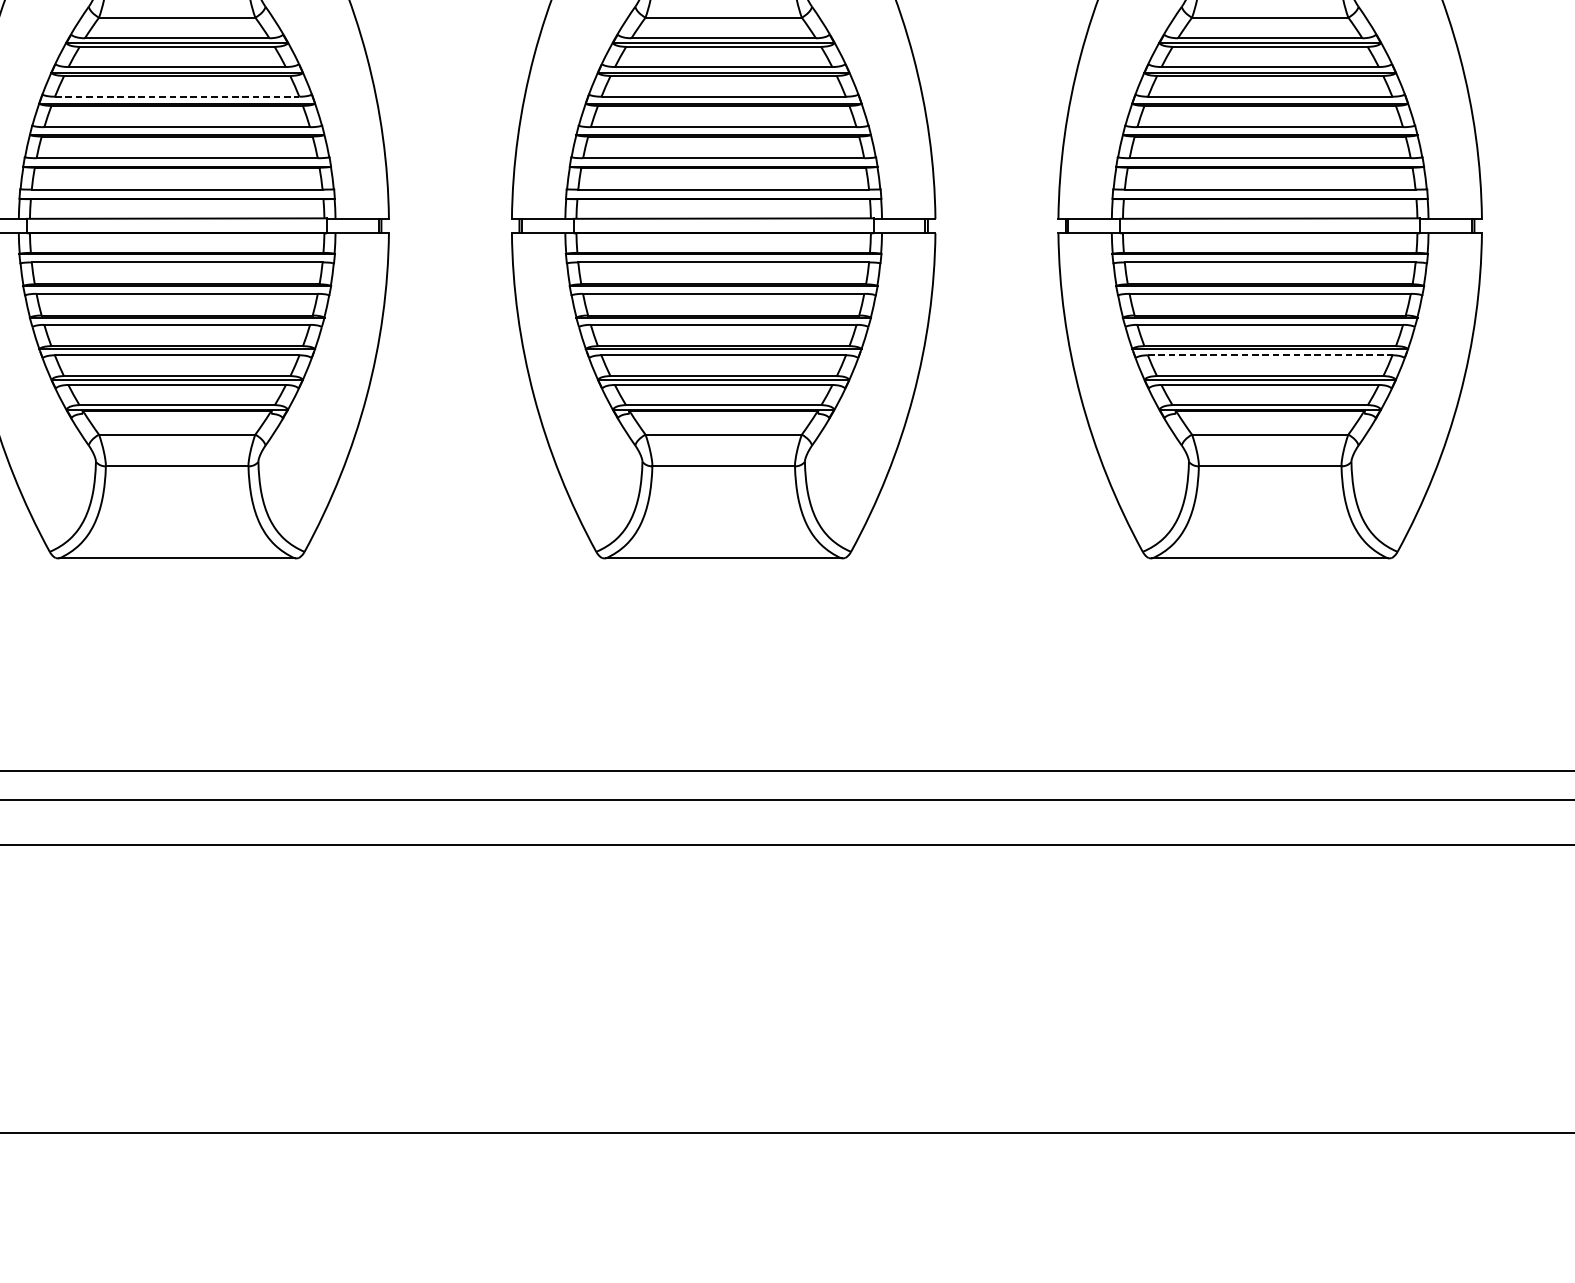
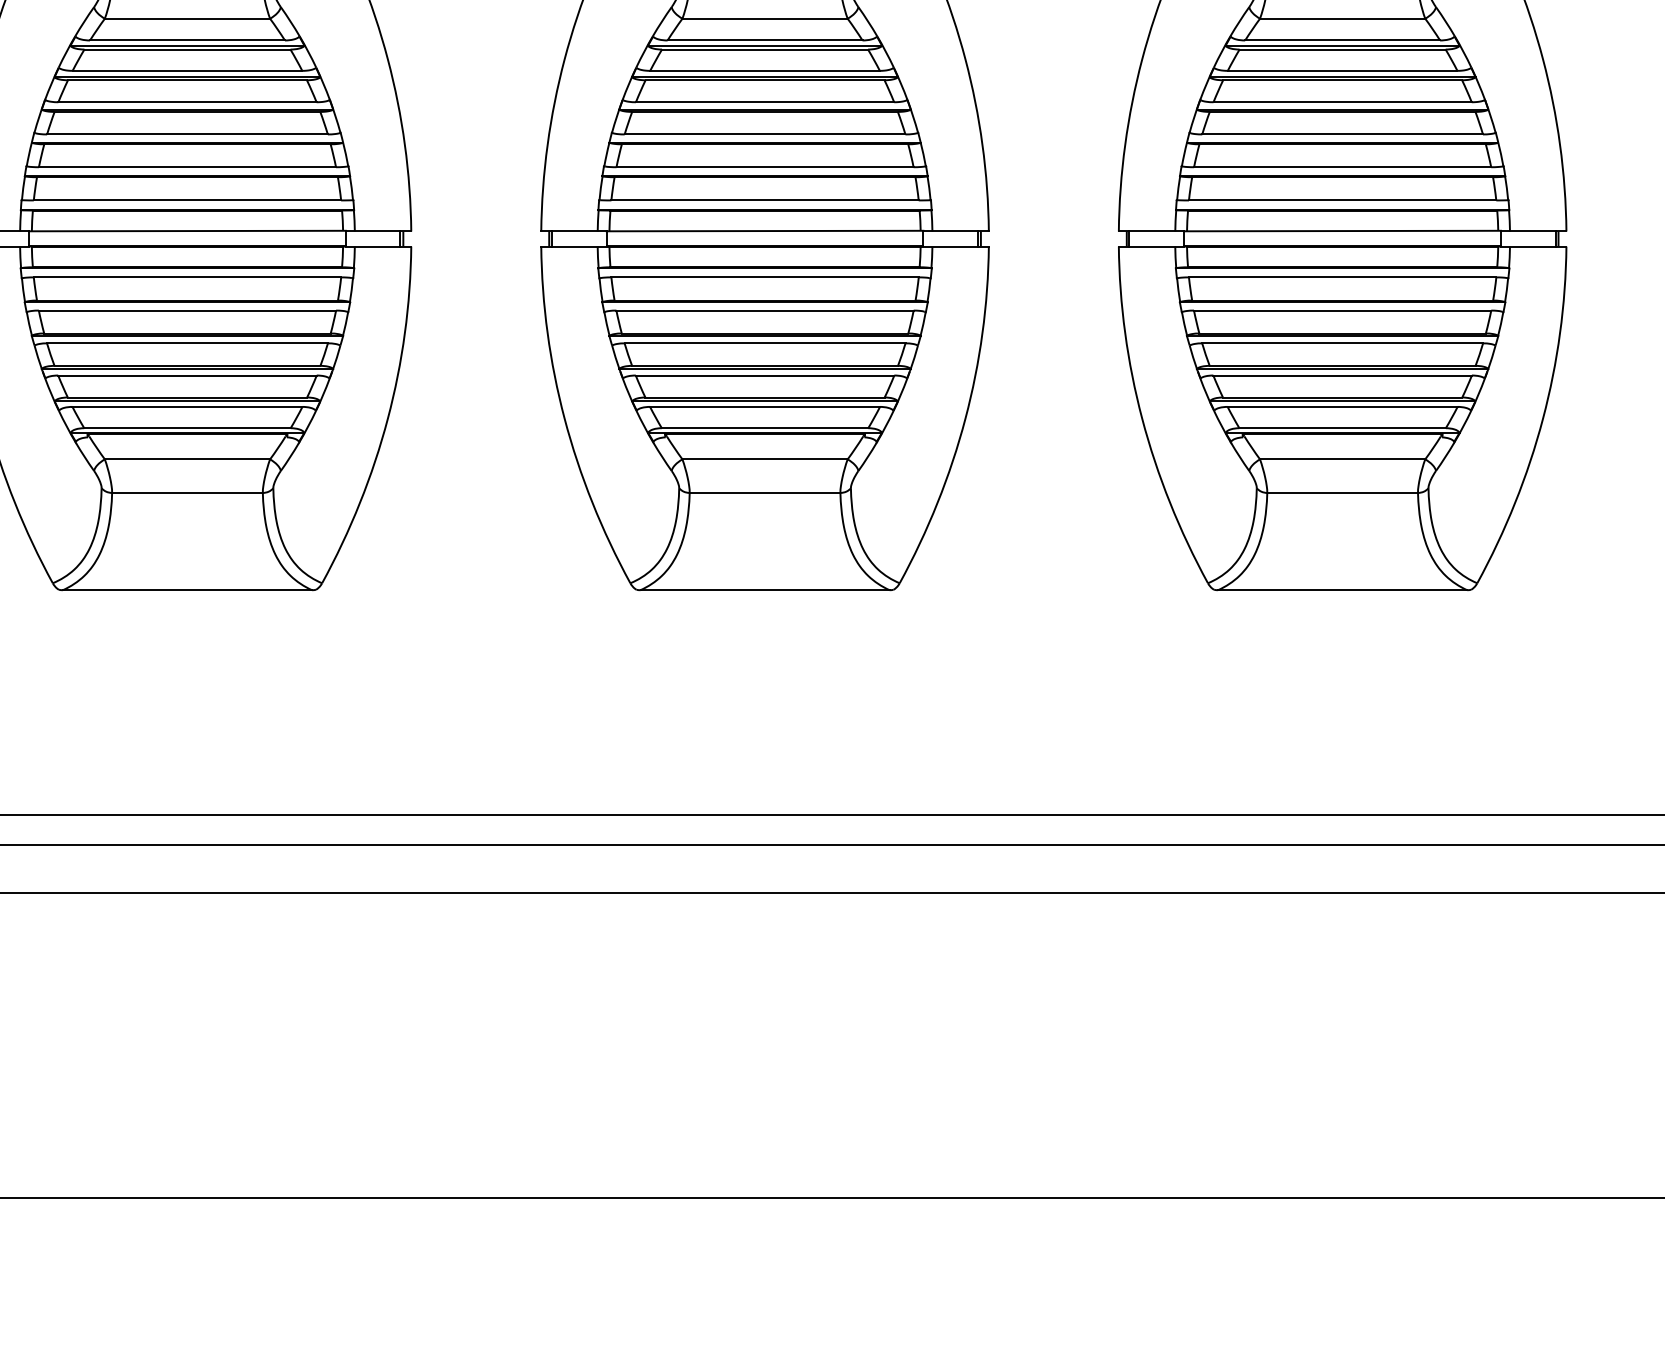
line: (177, 96) -> (187, 102), dashed -> solid
line: (1271, 355) -> (1343, 375), dashed -> solid

